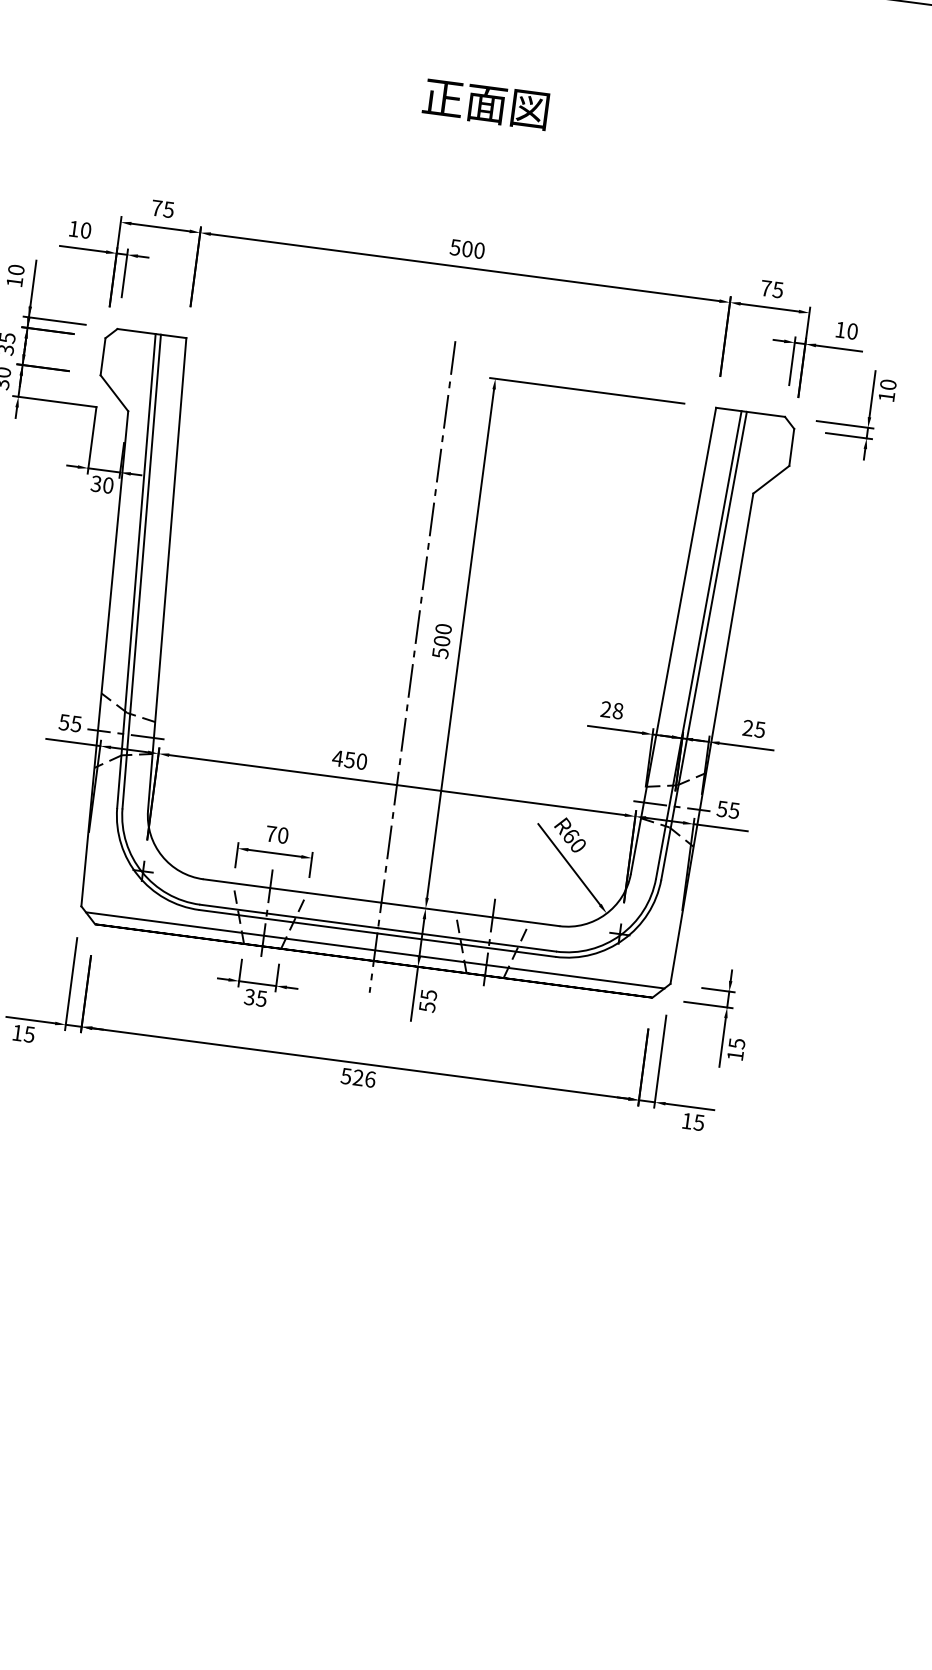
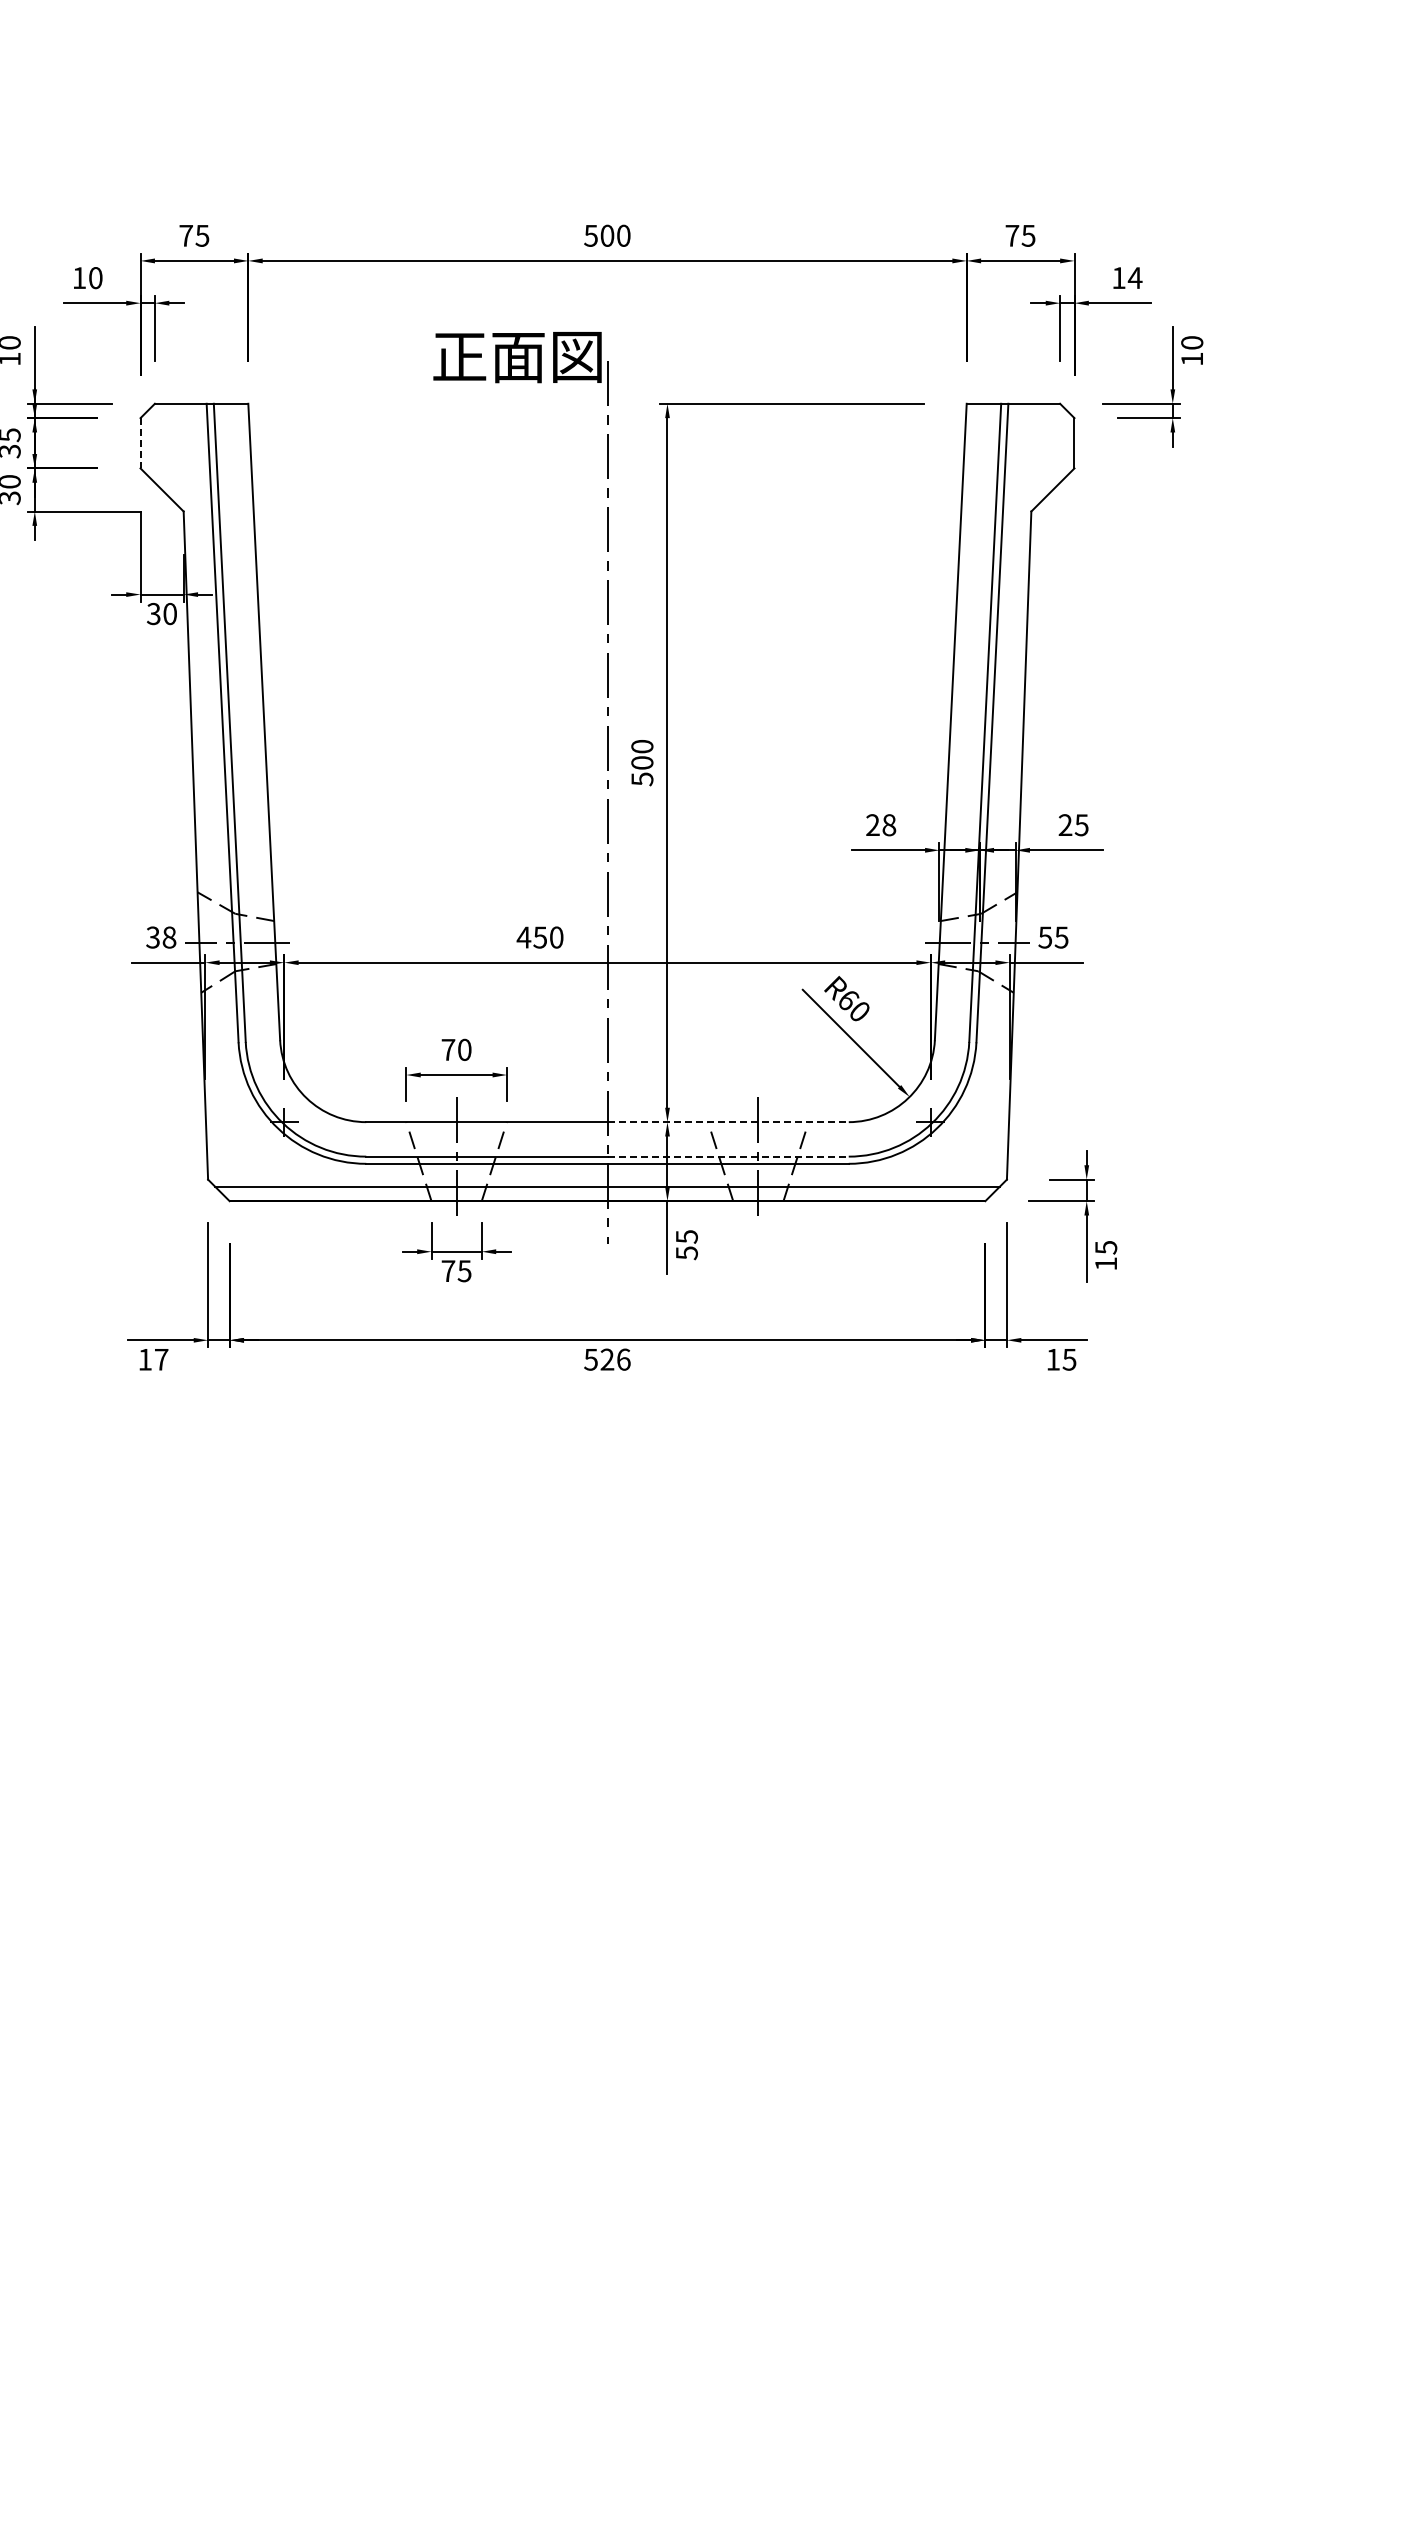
text: (485, 104) -> (517, 357), moved
text: (852, 331) -> (1134, 278), 10 -> 14
line: (103, 356) -> (140, 443), solid -> dashed
text: (70, 723) -> (161, 937), 55 -> 38
line: (470, 914) -> (728, 1122), solid -> dashed
line: (467, 939) -> (728, 1156), solid -> dashed
text: (249, 997) -> (448, 1271), 35 -> 75
text: (29, 1034) -> (161, 1359), 15 -> 17

